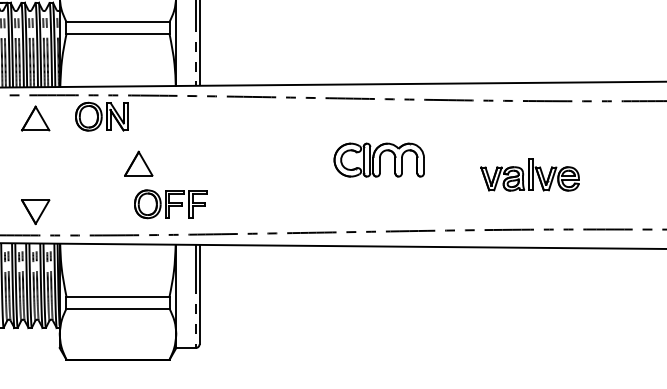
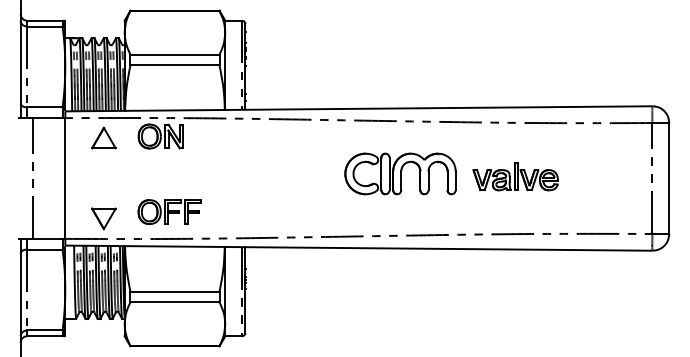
part: (379, 159) -> (400, 173), size x1.43
part: (138, 163) -> (192, 176), removed
part: (529, 174) -> (515, 176), moved
part: (170, 203) -> (169, 211), moved

